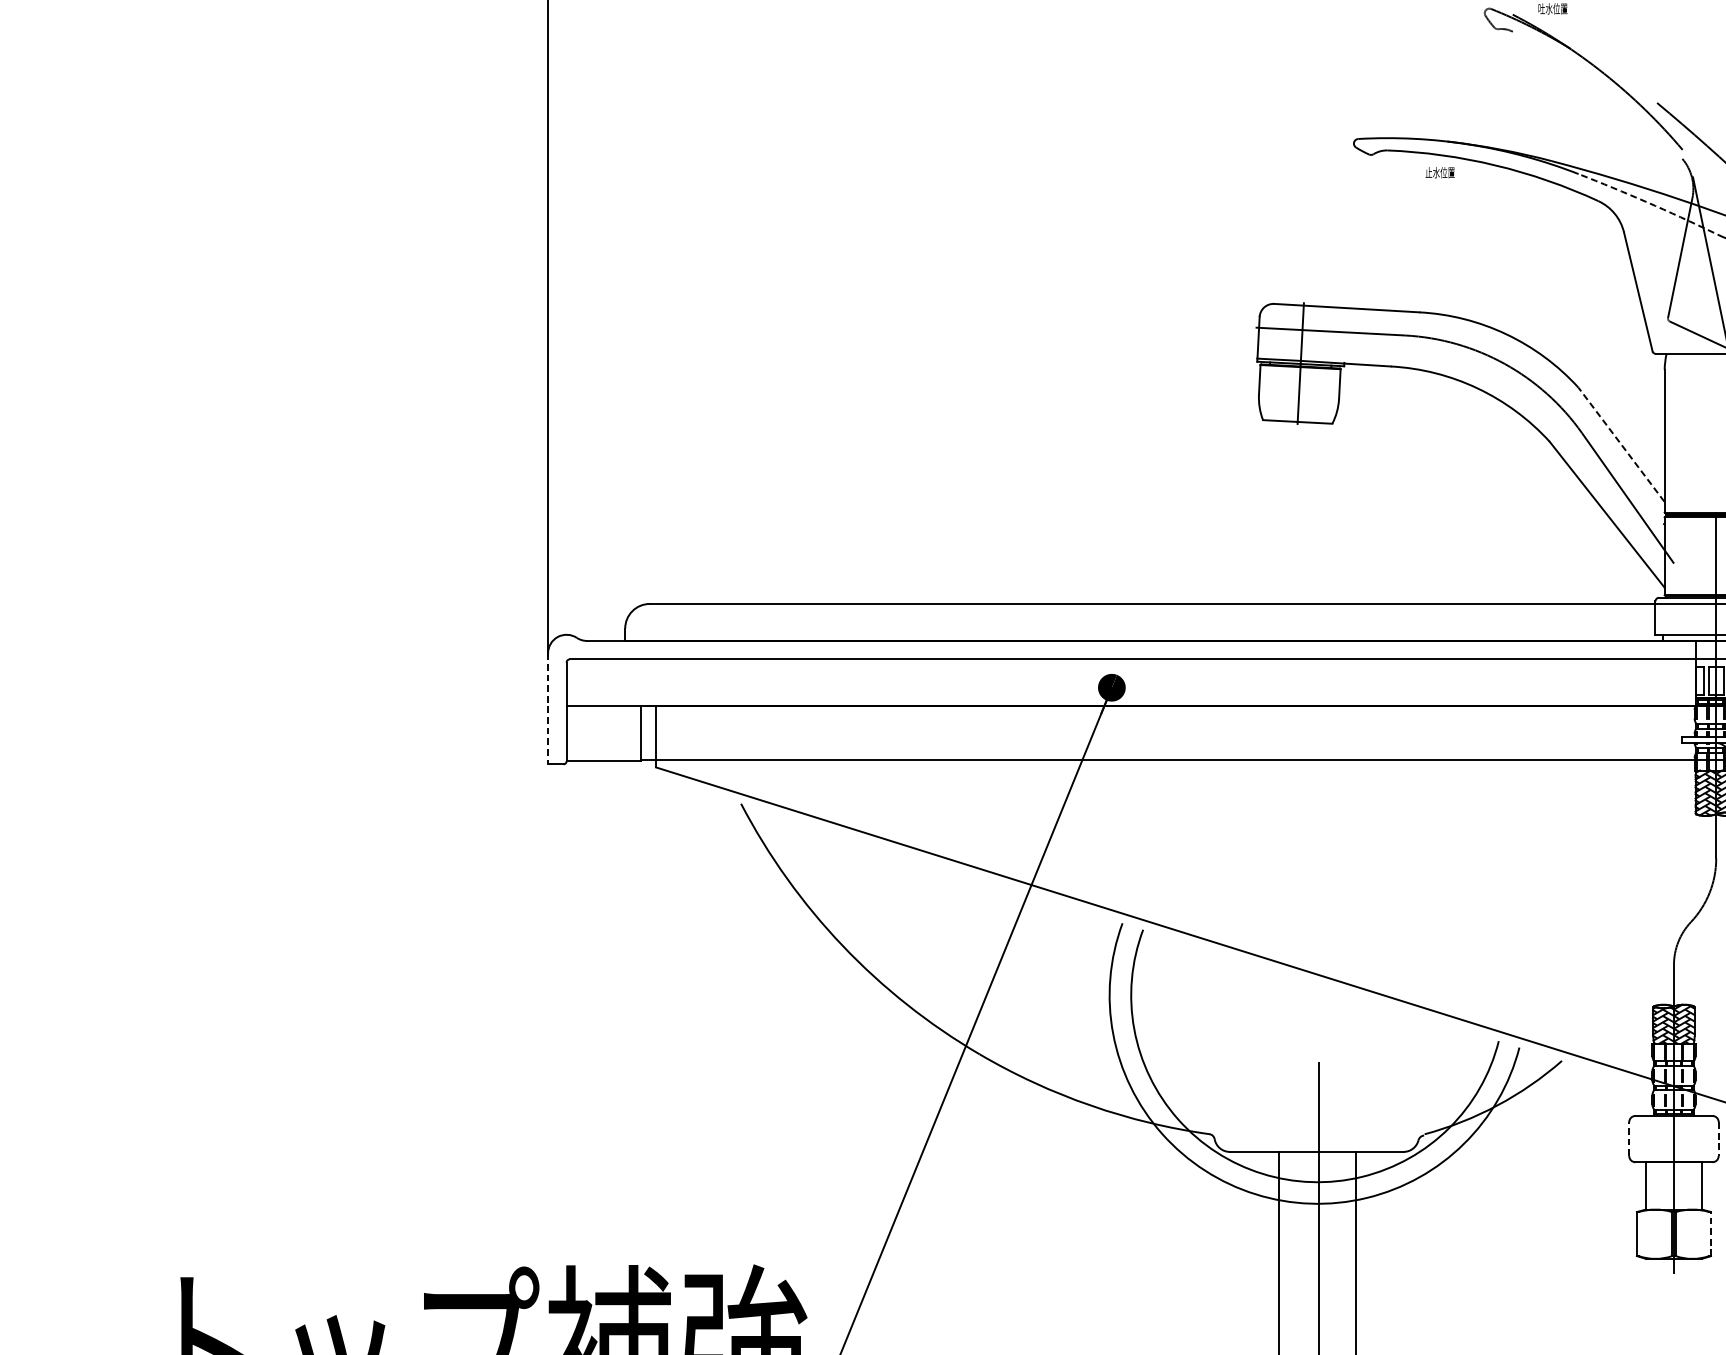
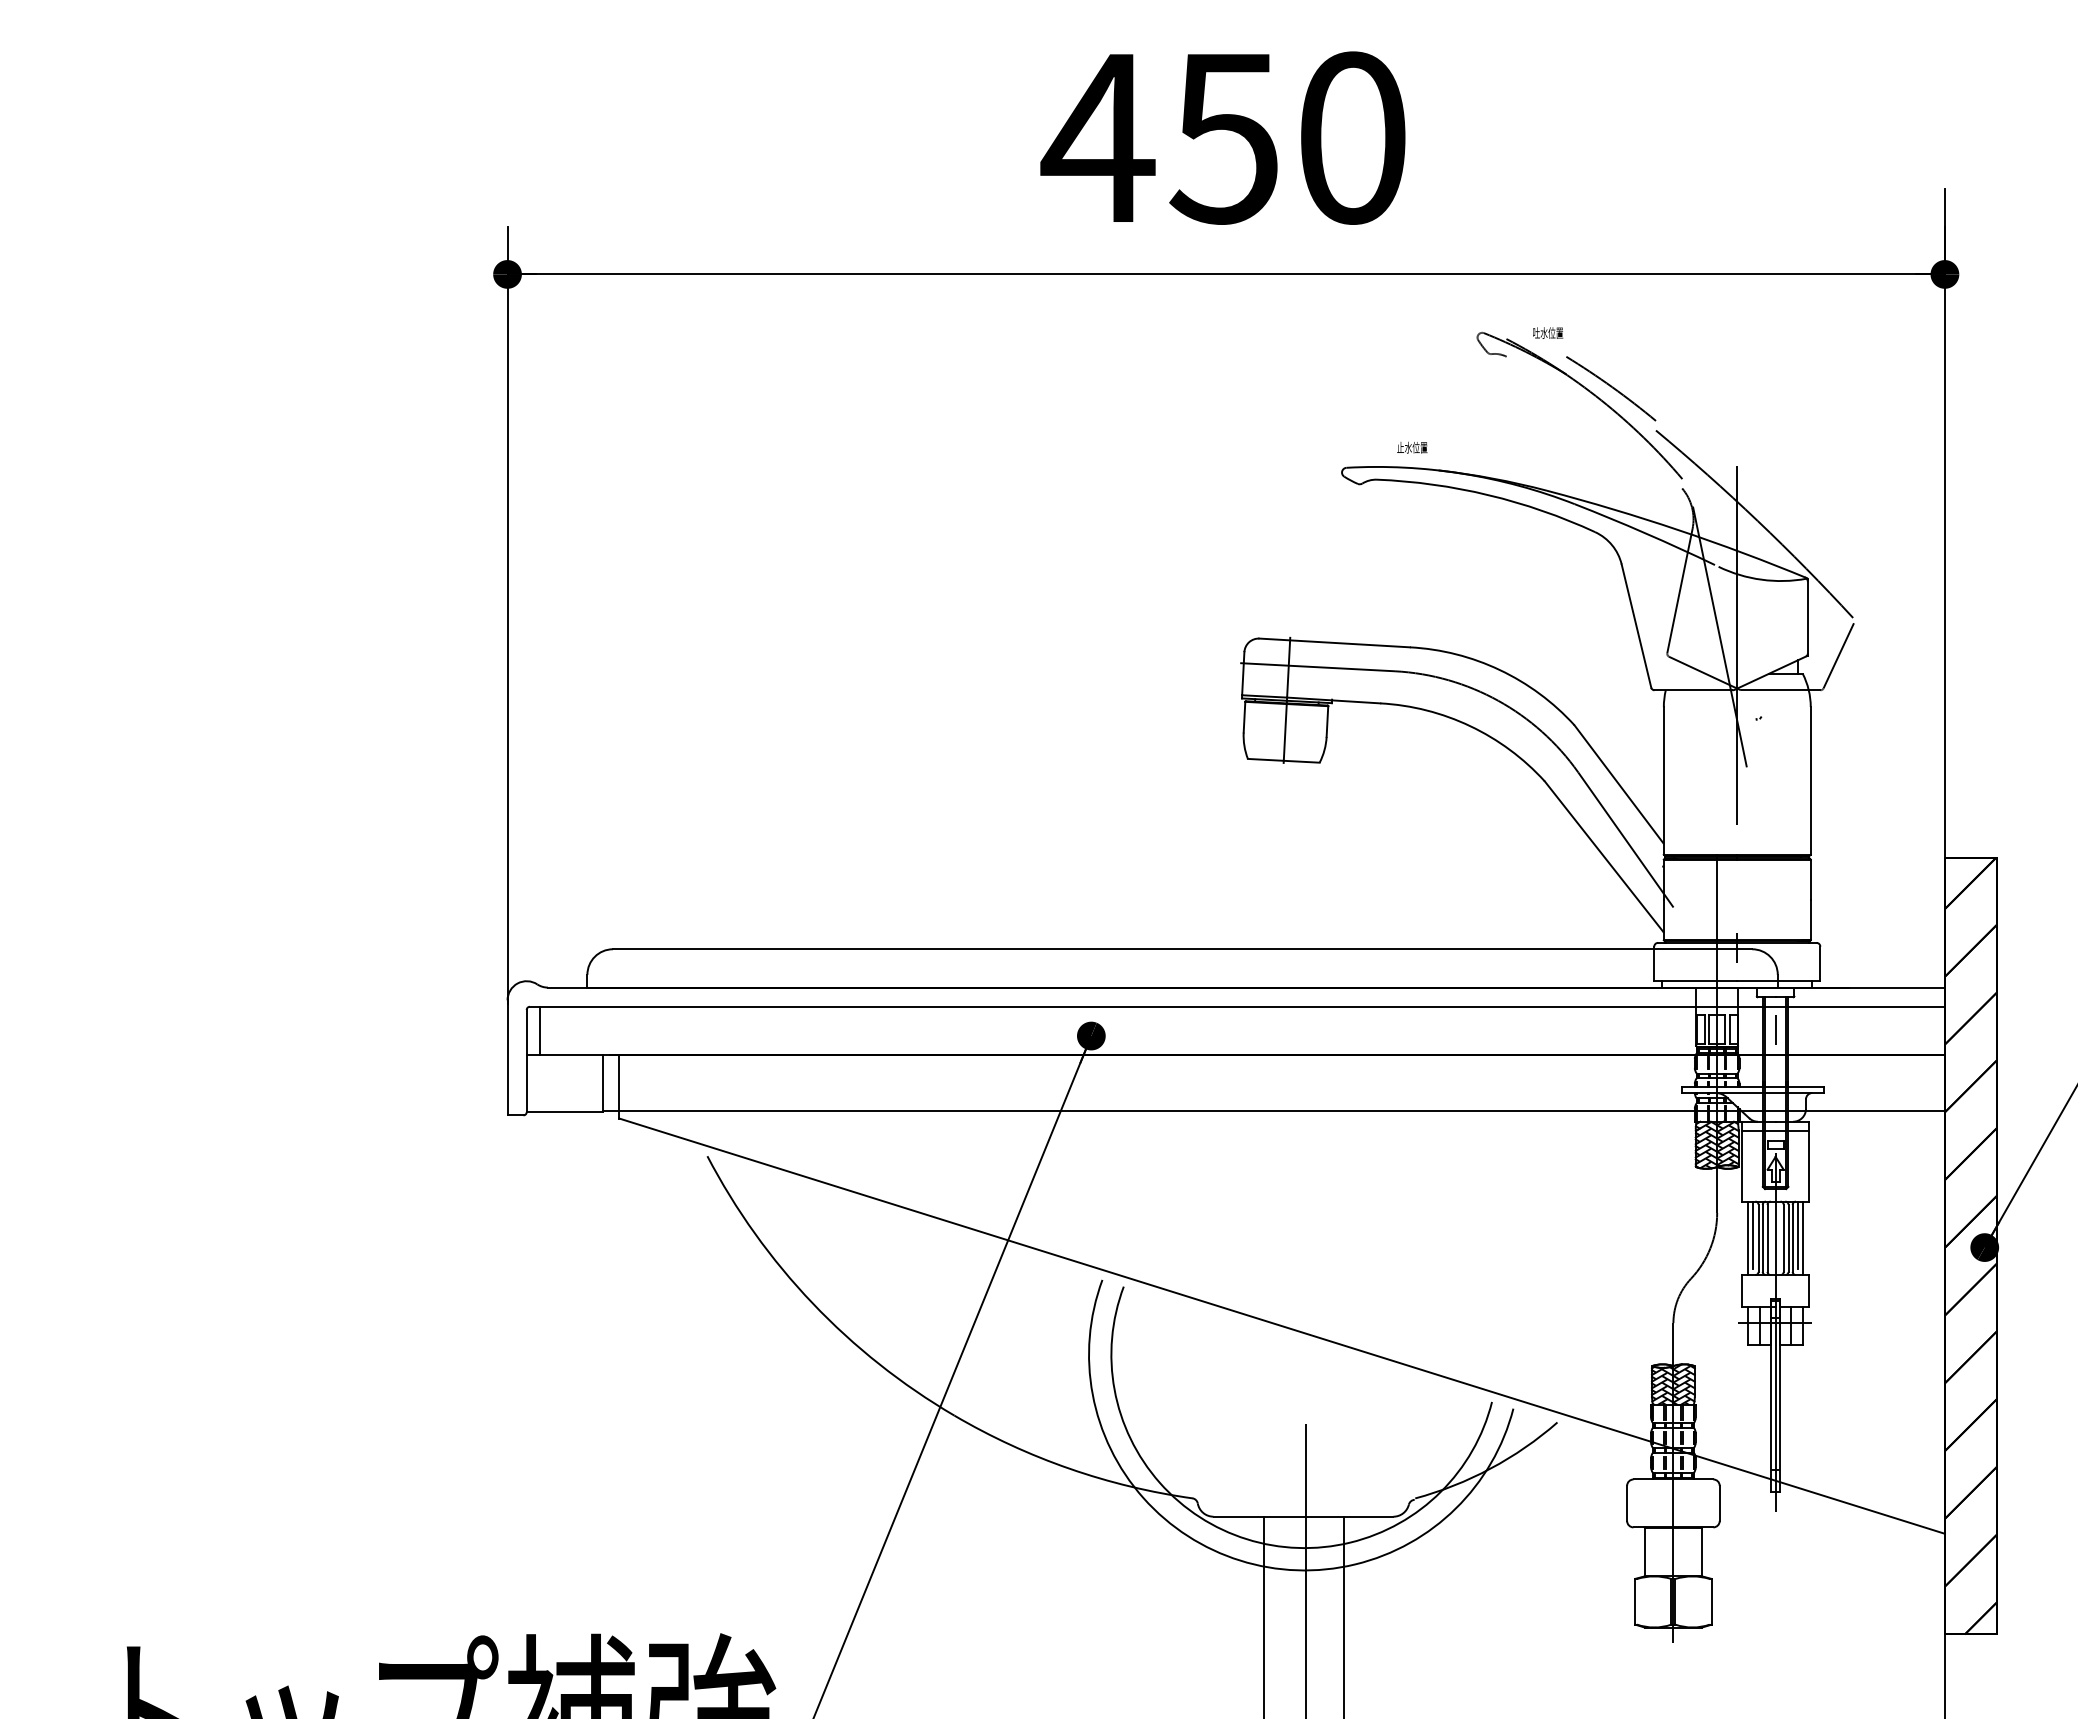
arc: (1614, 61) -> (1611, 387), added
text: (1440, 172) -> (1412, 447), moved
arc: (1647, 202) -> (1645, 533), dashed -> solid
line: (1620, 444) -> (1618, 784), dashed -> solid
line: (578, 682) -> (539, 1030), added
line: (548, 709) -> (507, 1058), dashed -> solid
line: (1629, 1139) -> (1627, 1503), dashed -> solid
line: (1718, 1139) -> (1719, 1503), dashed -> solid
line: (1710, 1233) -> (1711, 1601), dashed -> solid

